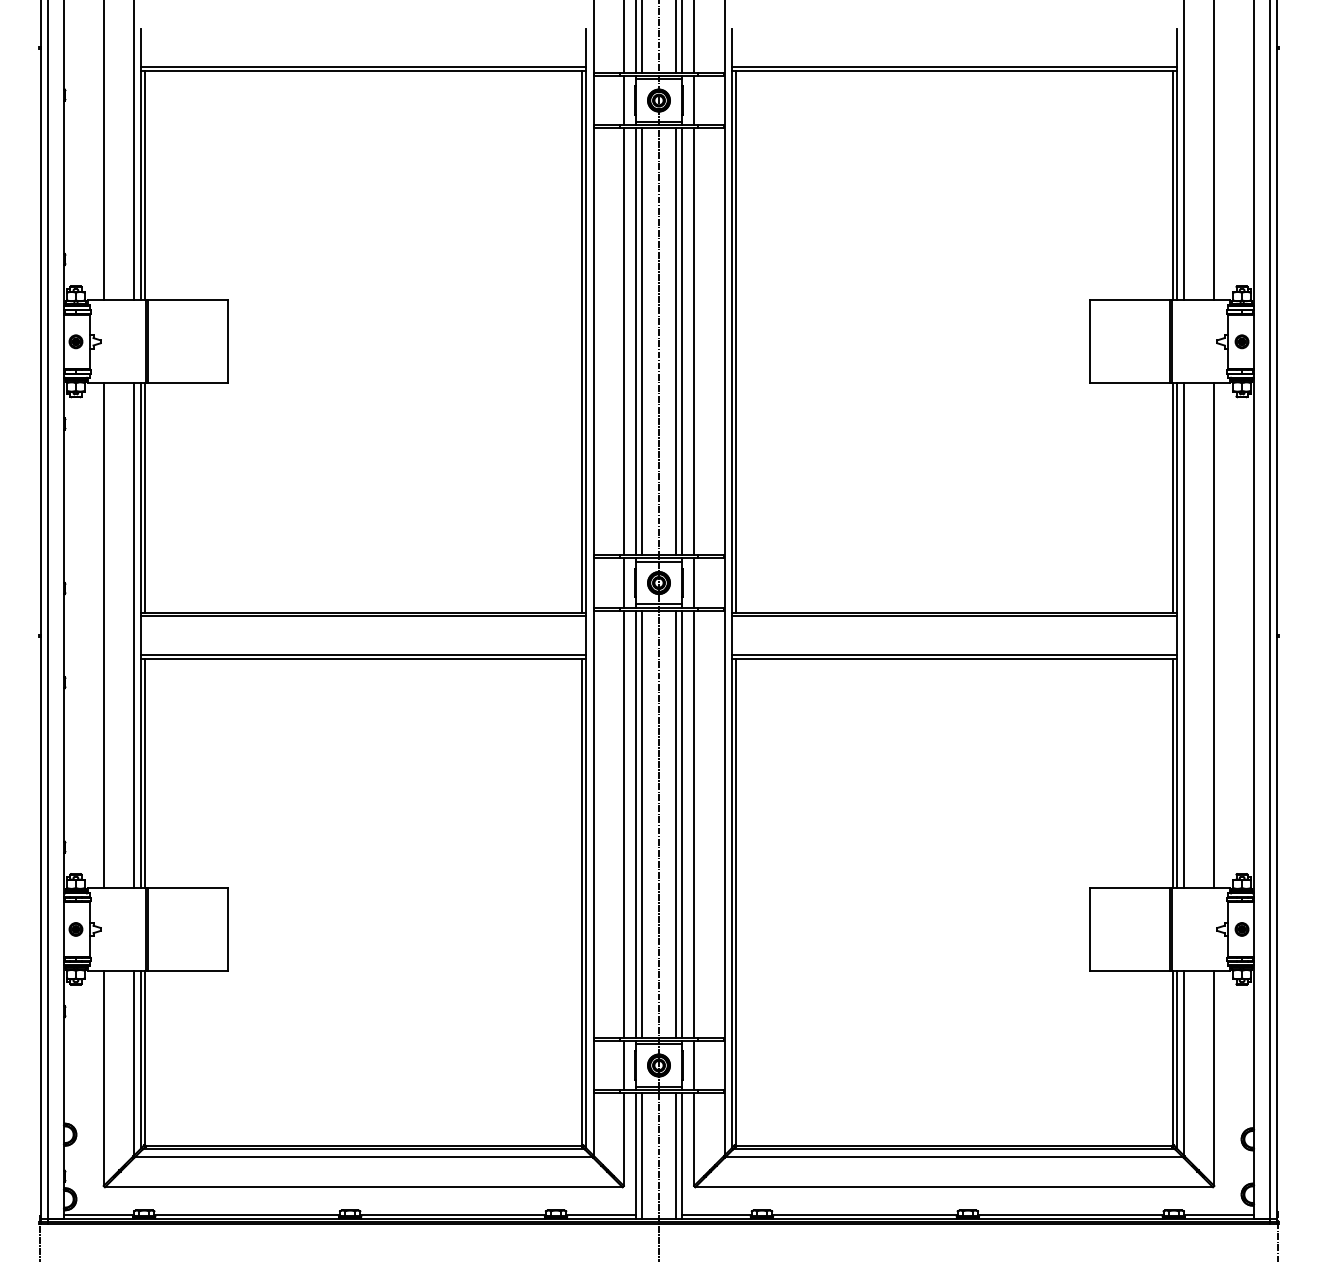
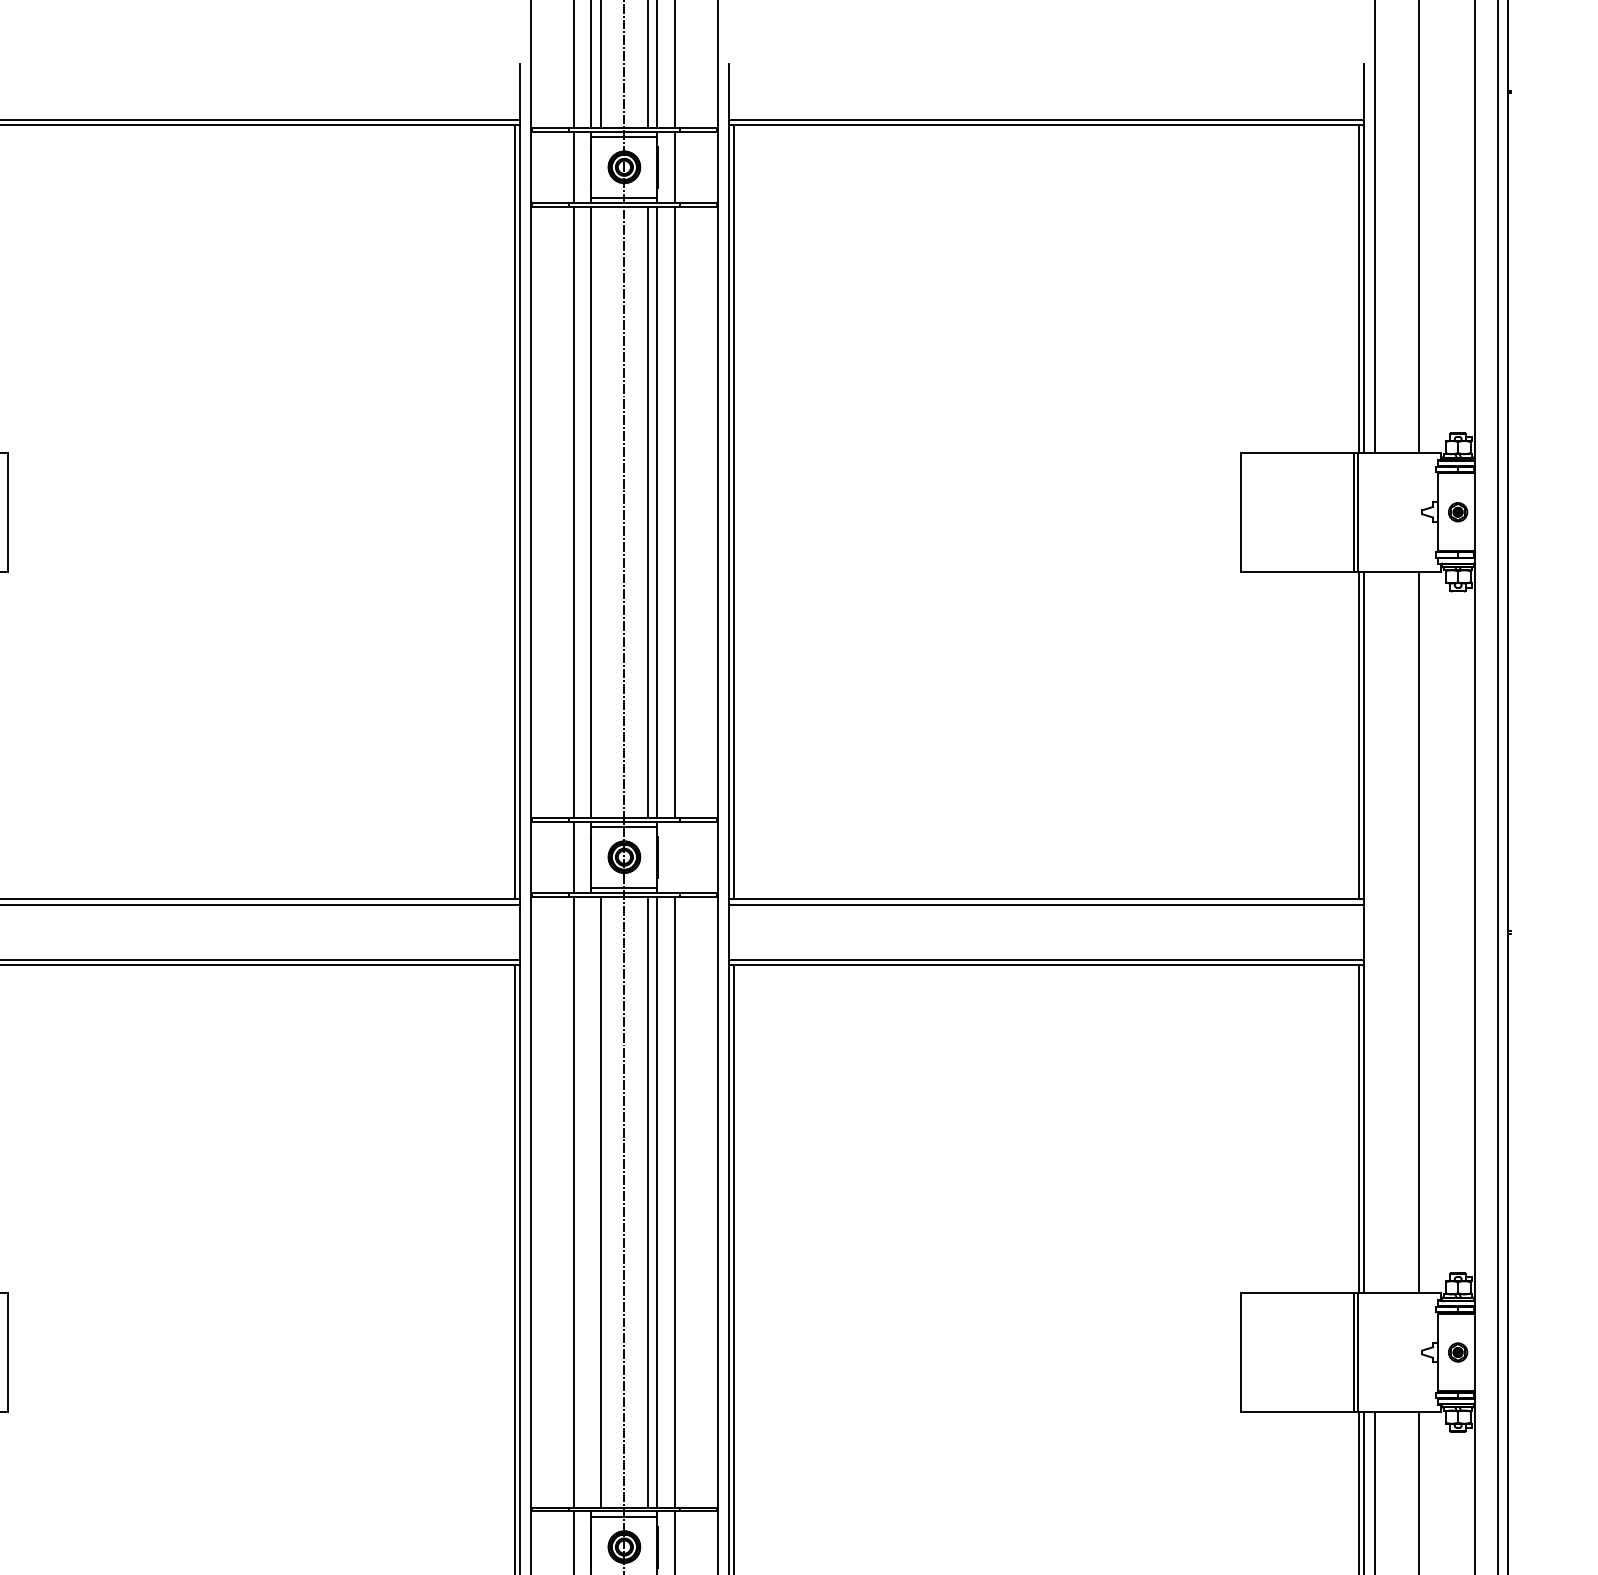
line: (642, 341) -> (600, 511), removed
line: (694, 582) -> (675, 856), removed
line: (1183, 635) -> (1374, 932), removed
line: (635, 823) -> (590, 1201), removed

